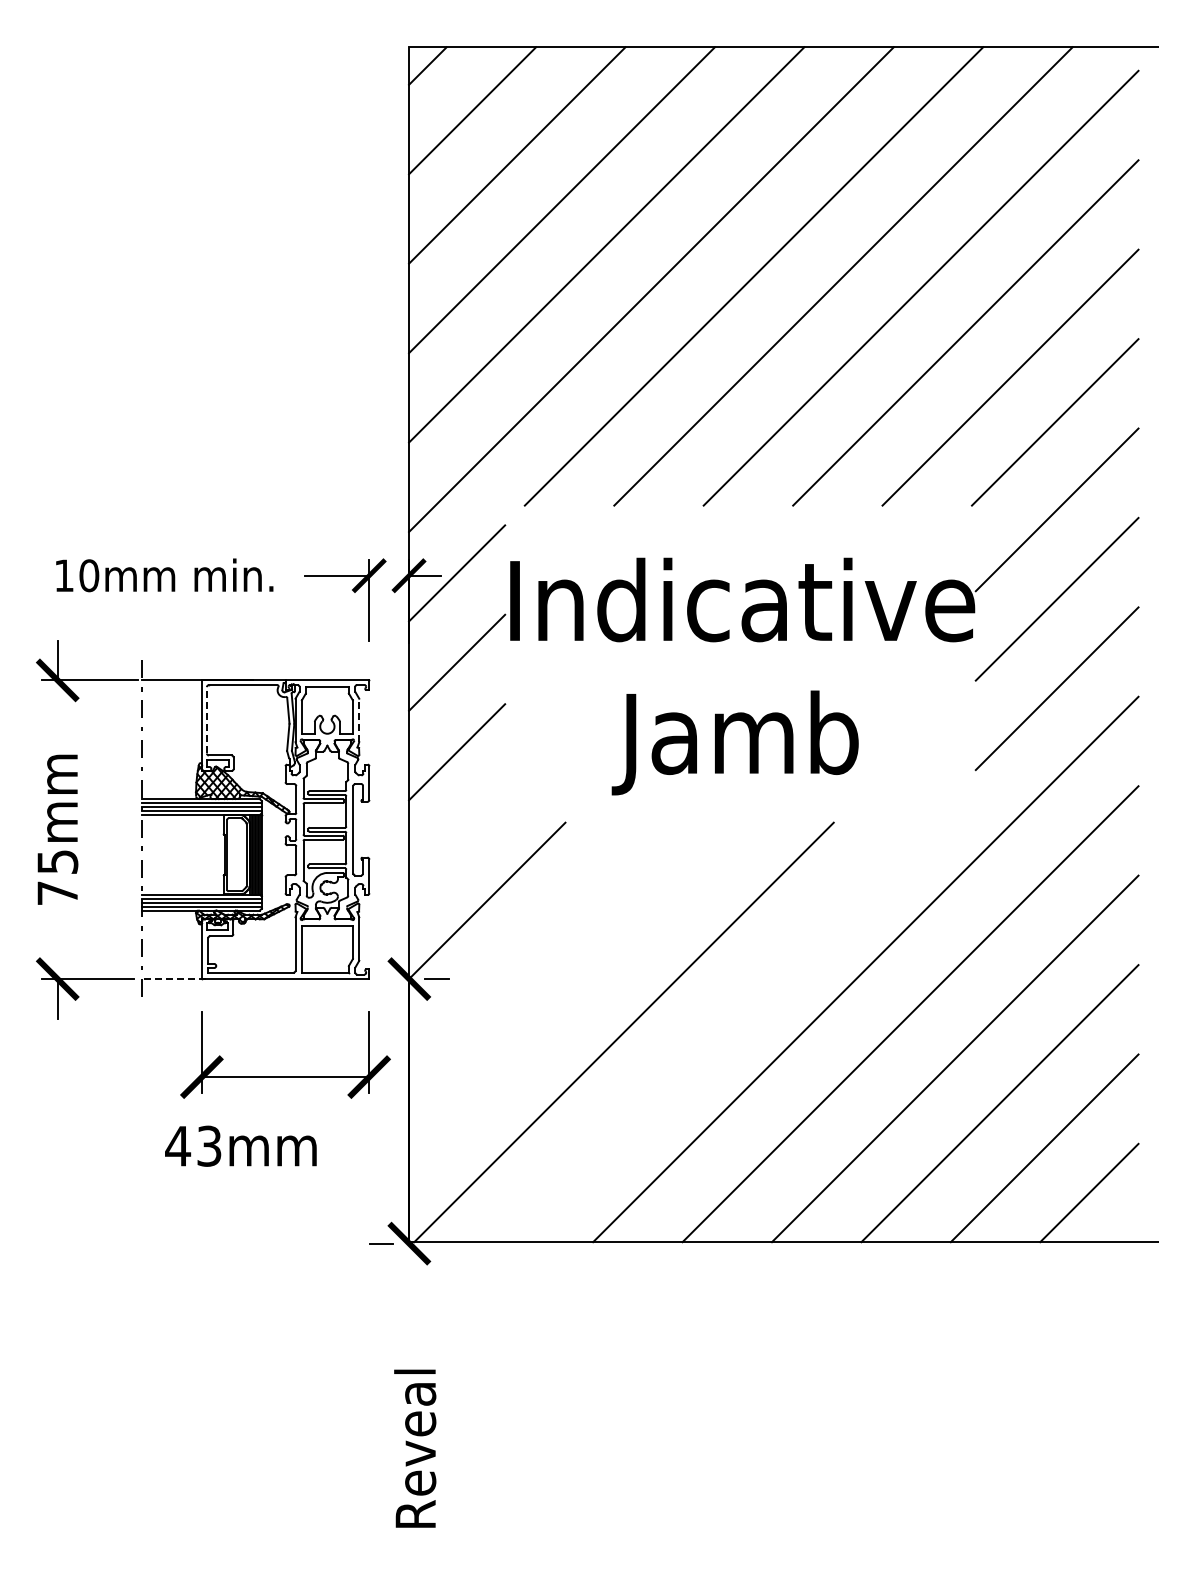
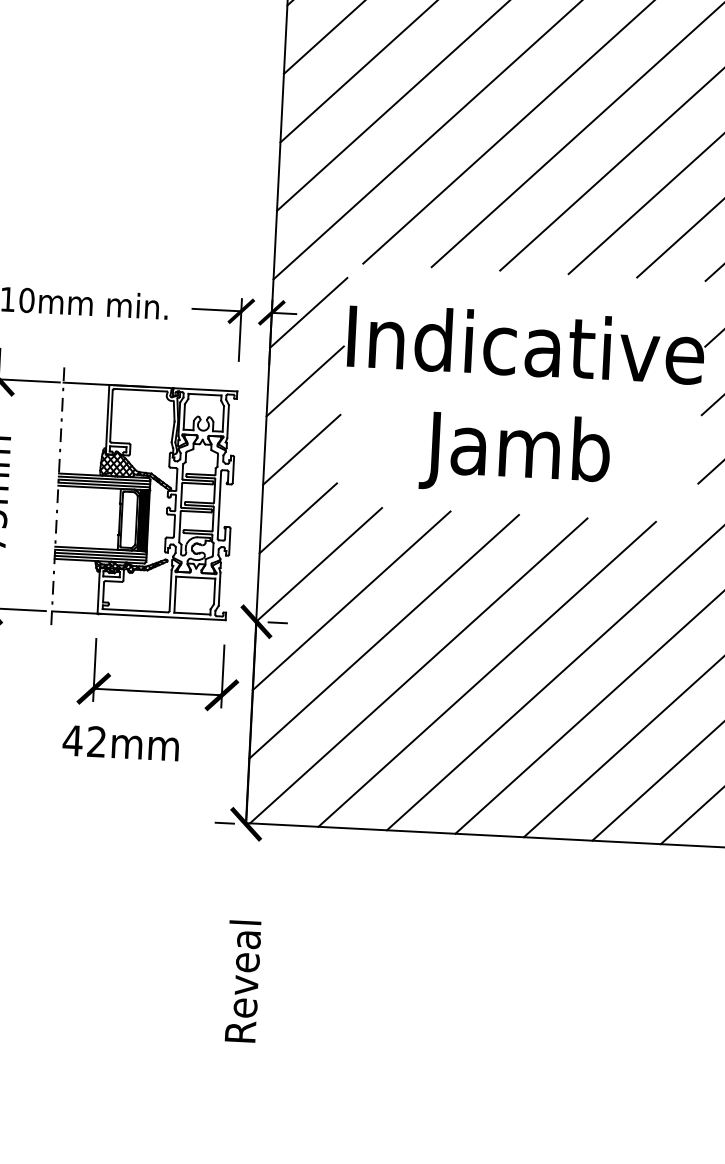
line: (206, 719) -> (111, 415), dashed -> solid
line: (359, 720) -> (228, 421), dashed -> solid
line: (457, 841) -> (298, 518), added
line: (531, 945) -> (351, 600), added
line: (174, 979) -> (76, 612), dashed -> solid
line: (576, 989) -> (384, 636), added
line: (713, 1032) -> (487, 674), added
text: (209, 1146) -> (96, 742), 43mm -> 42mm

